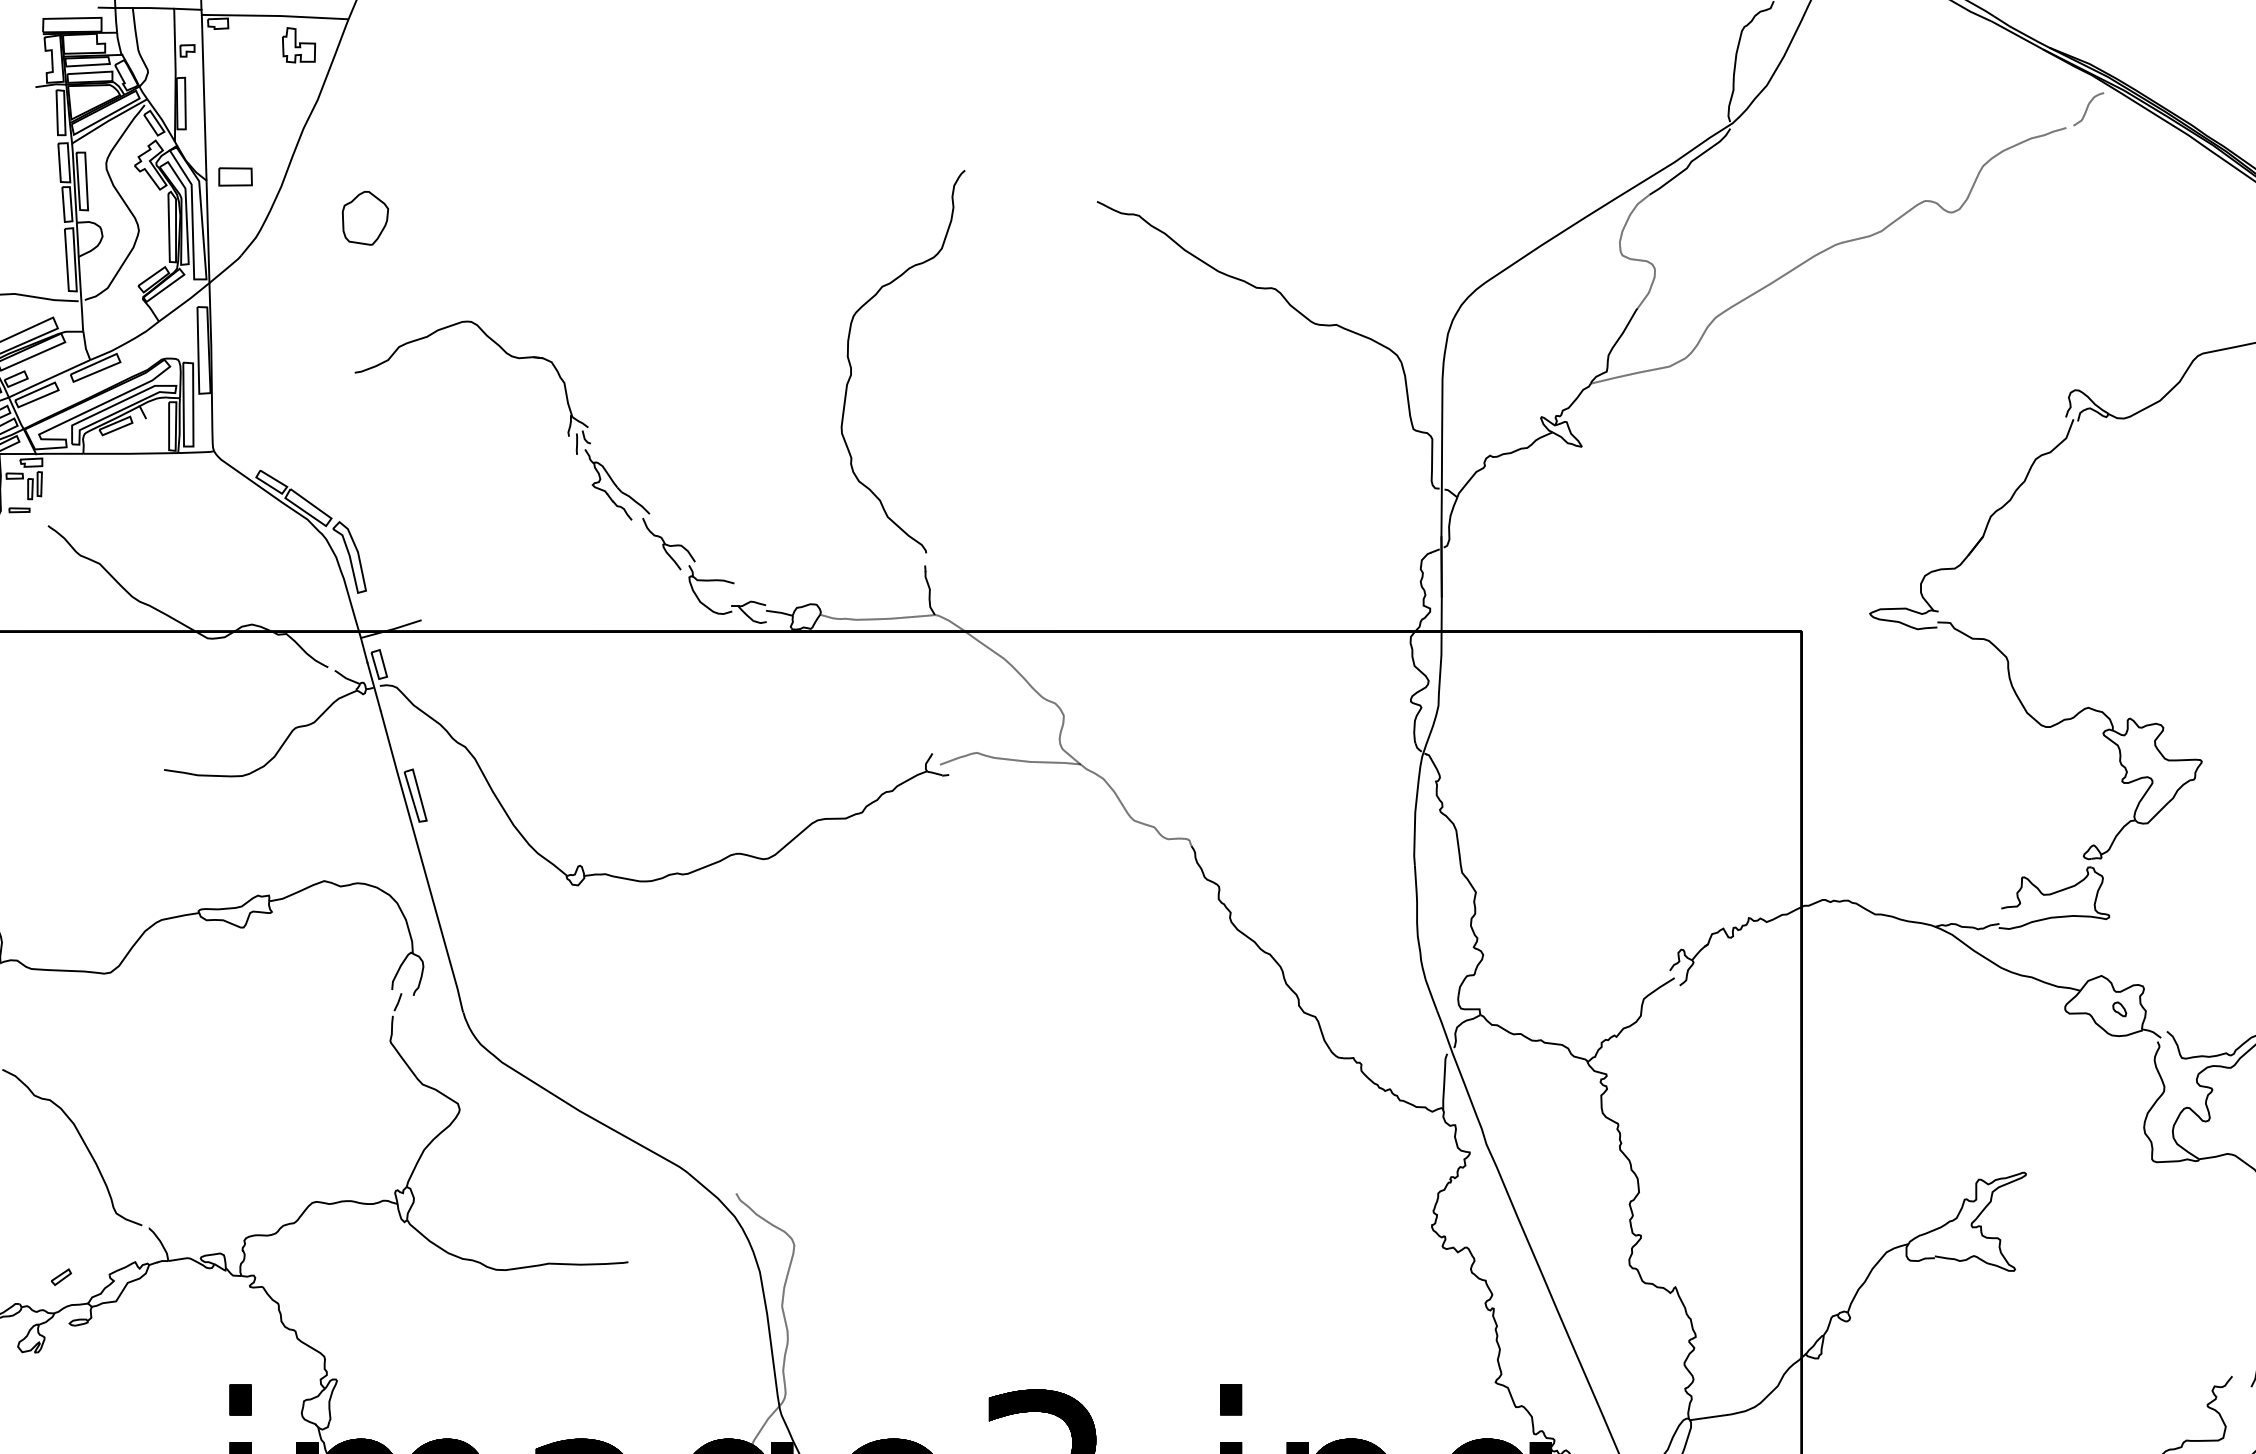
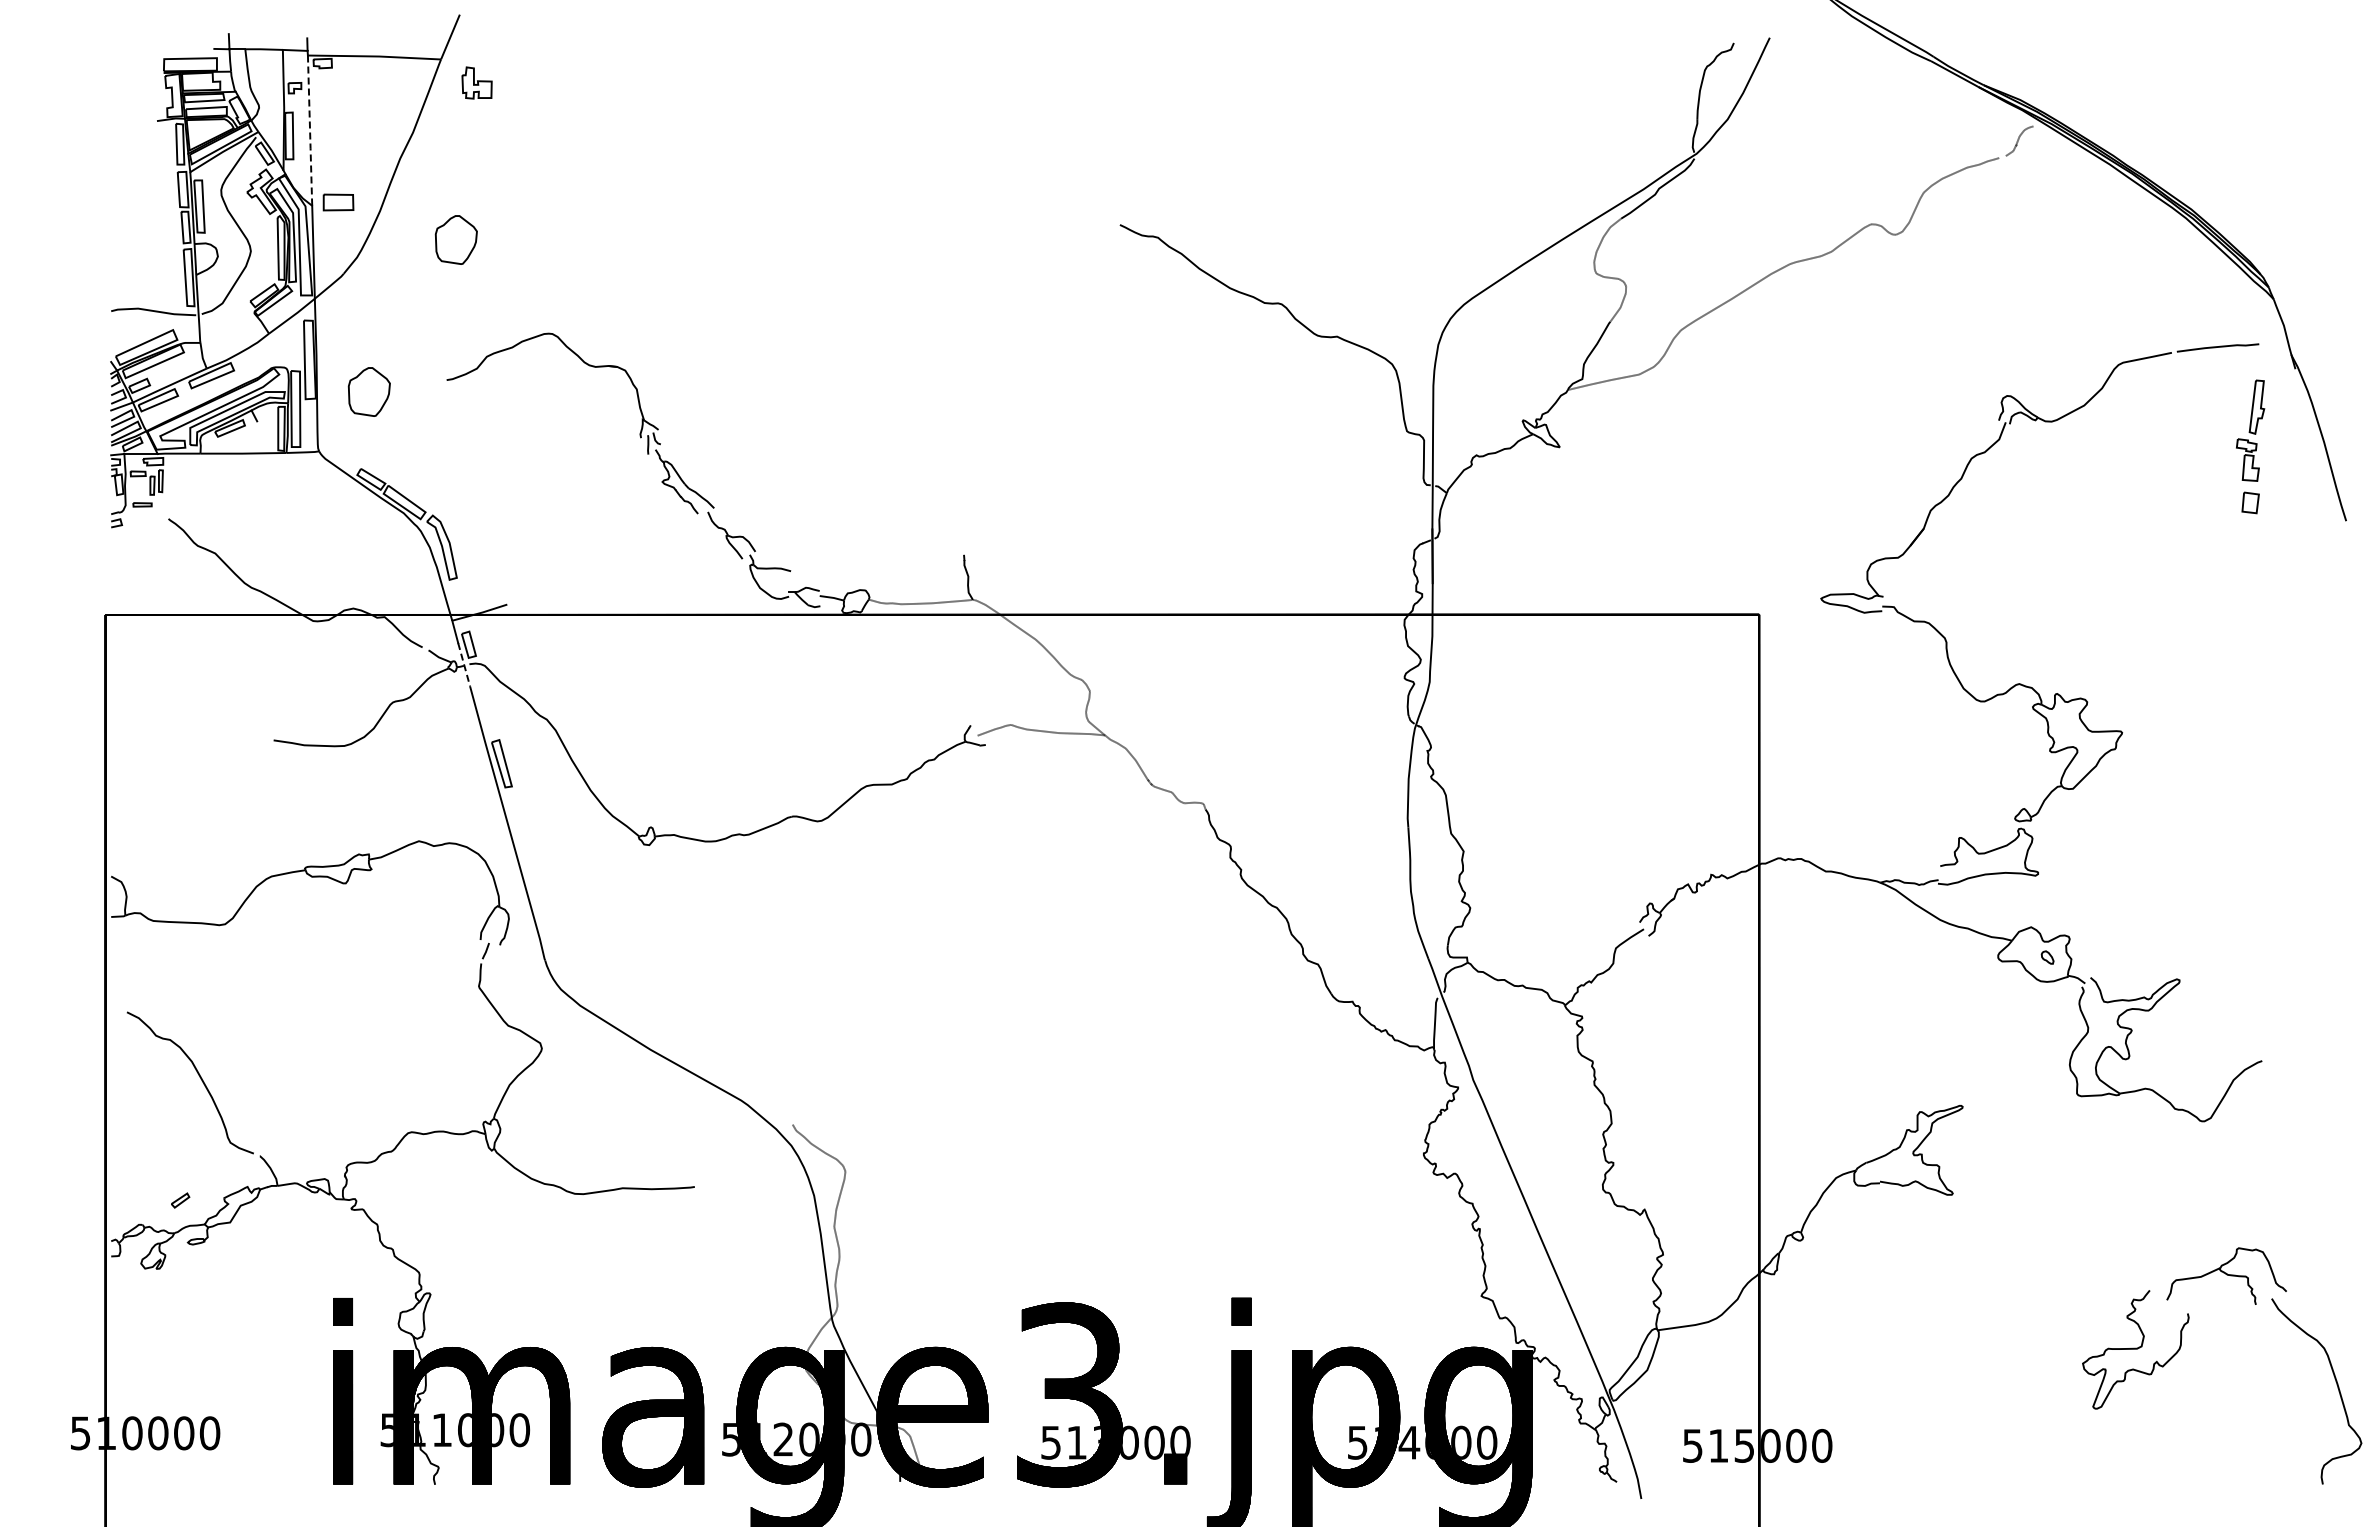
part: (298, 44) -> (476, 82), moved
line: (204, 98) -> (310, 131), solid -> dashed
curve: (851, 365) -> (897, 373), removed
part: (268, 385) -> (368, 391), added
line: (374, 687) -> (464, 665), solid -> dashed

